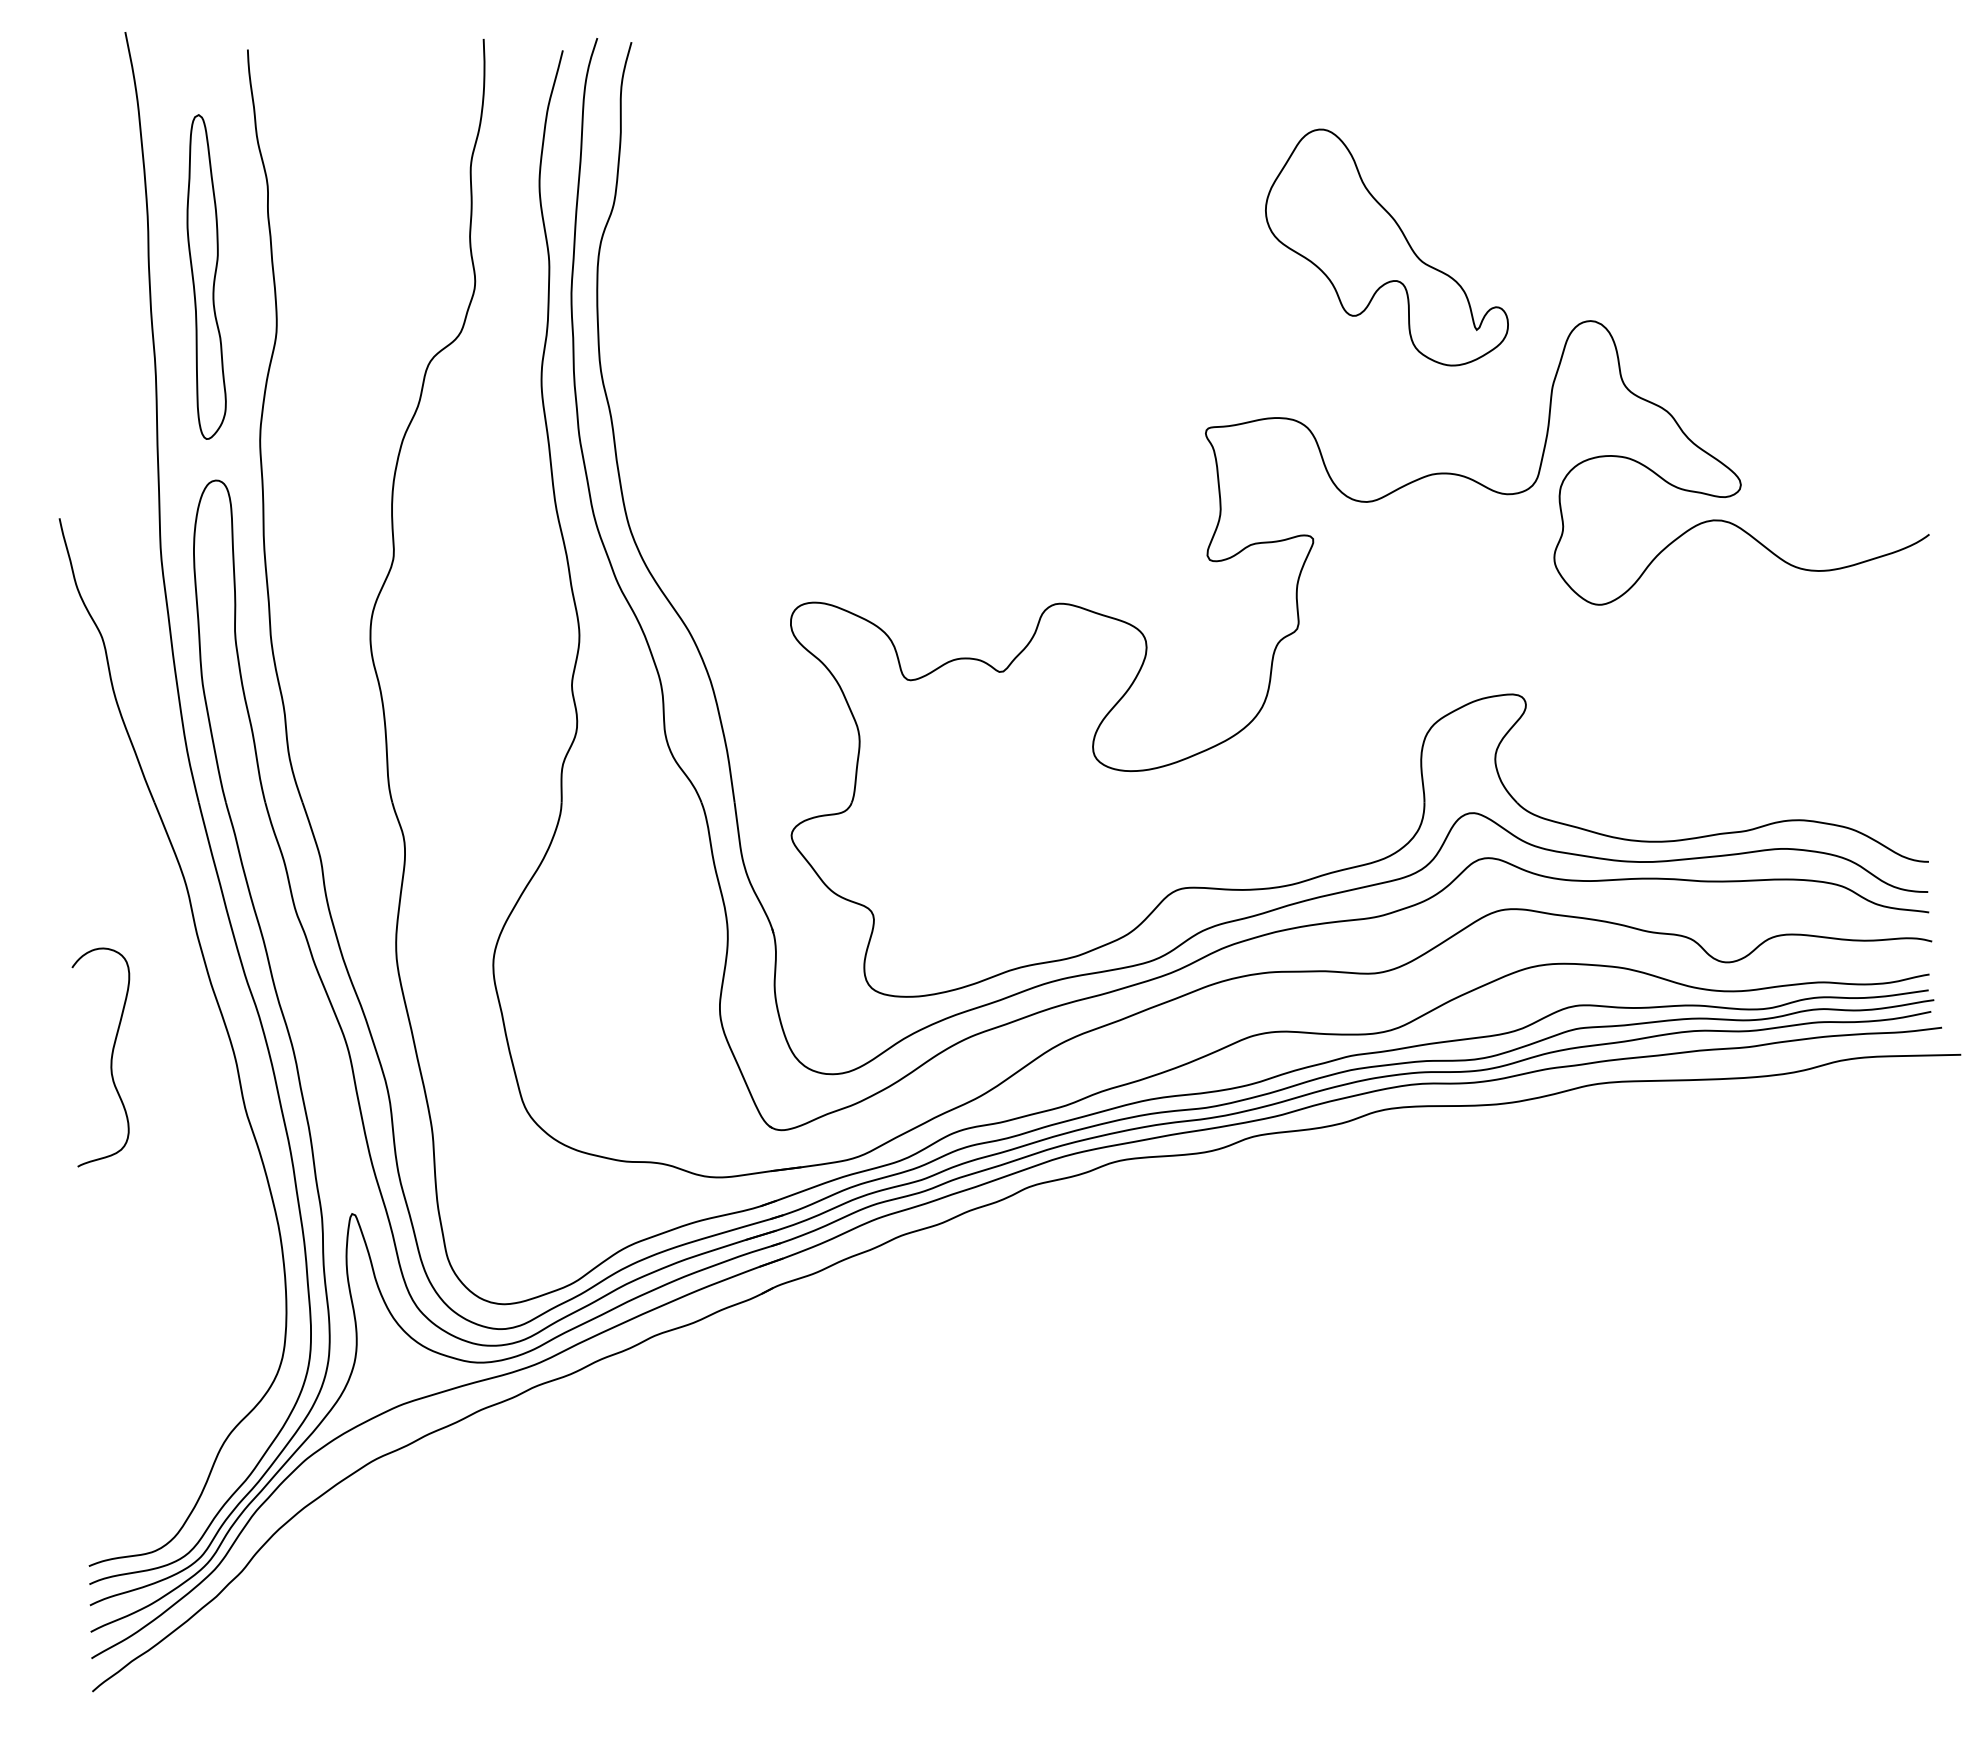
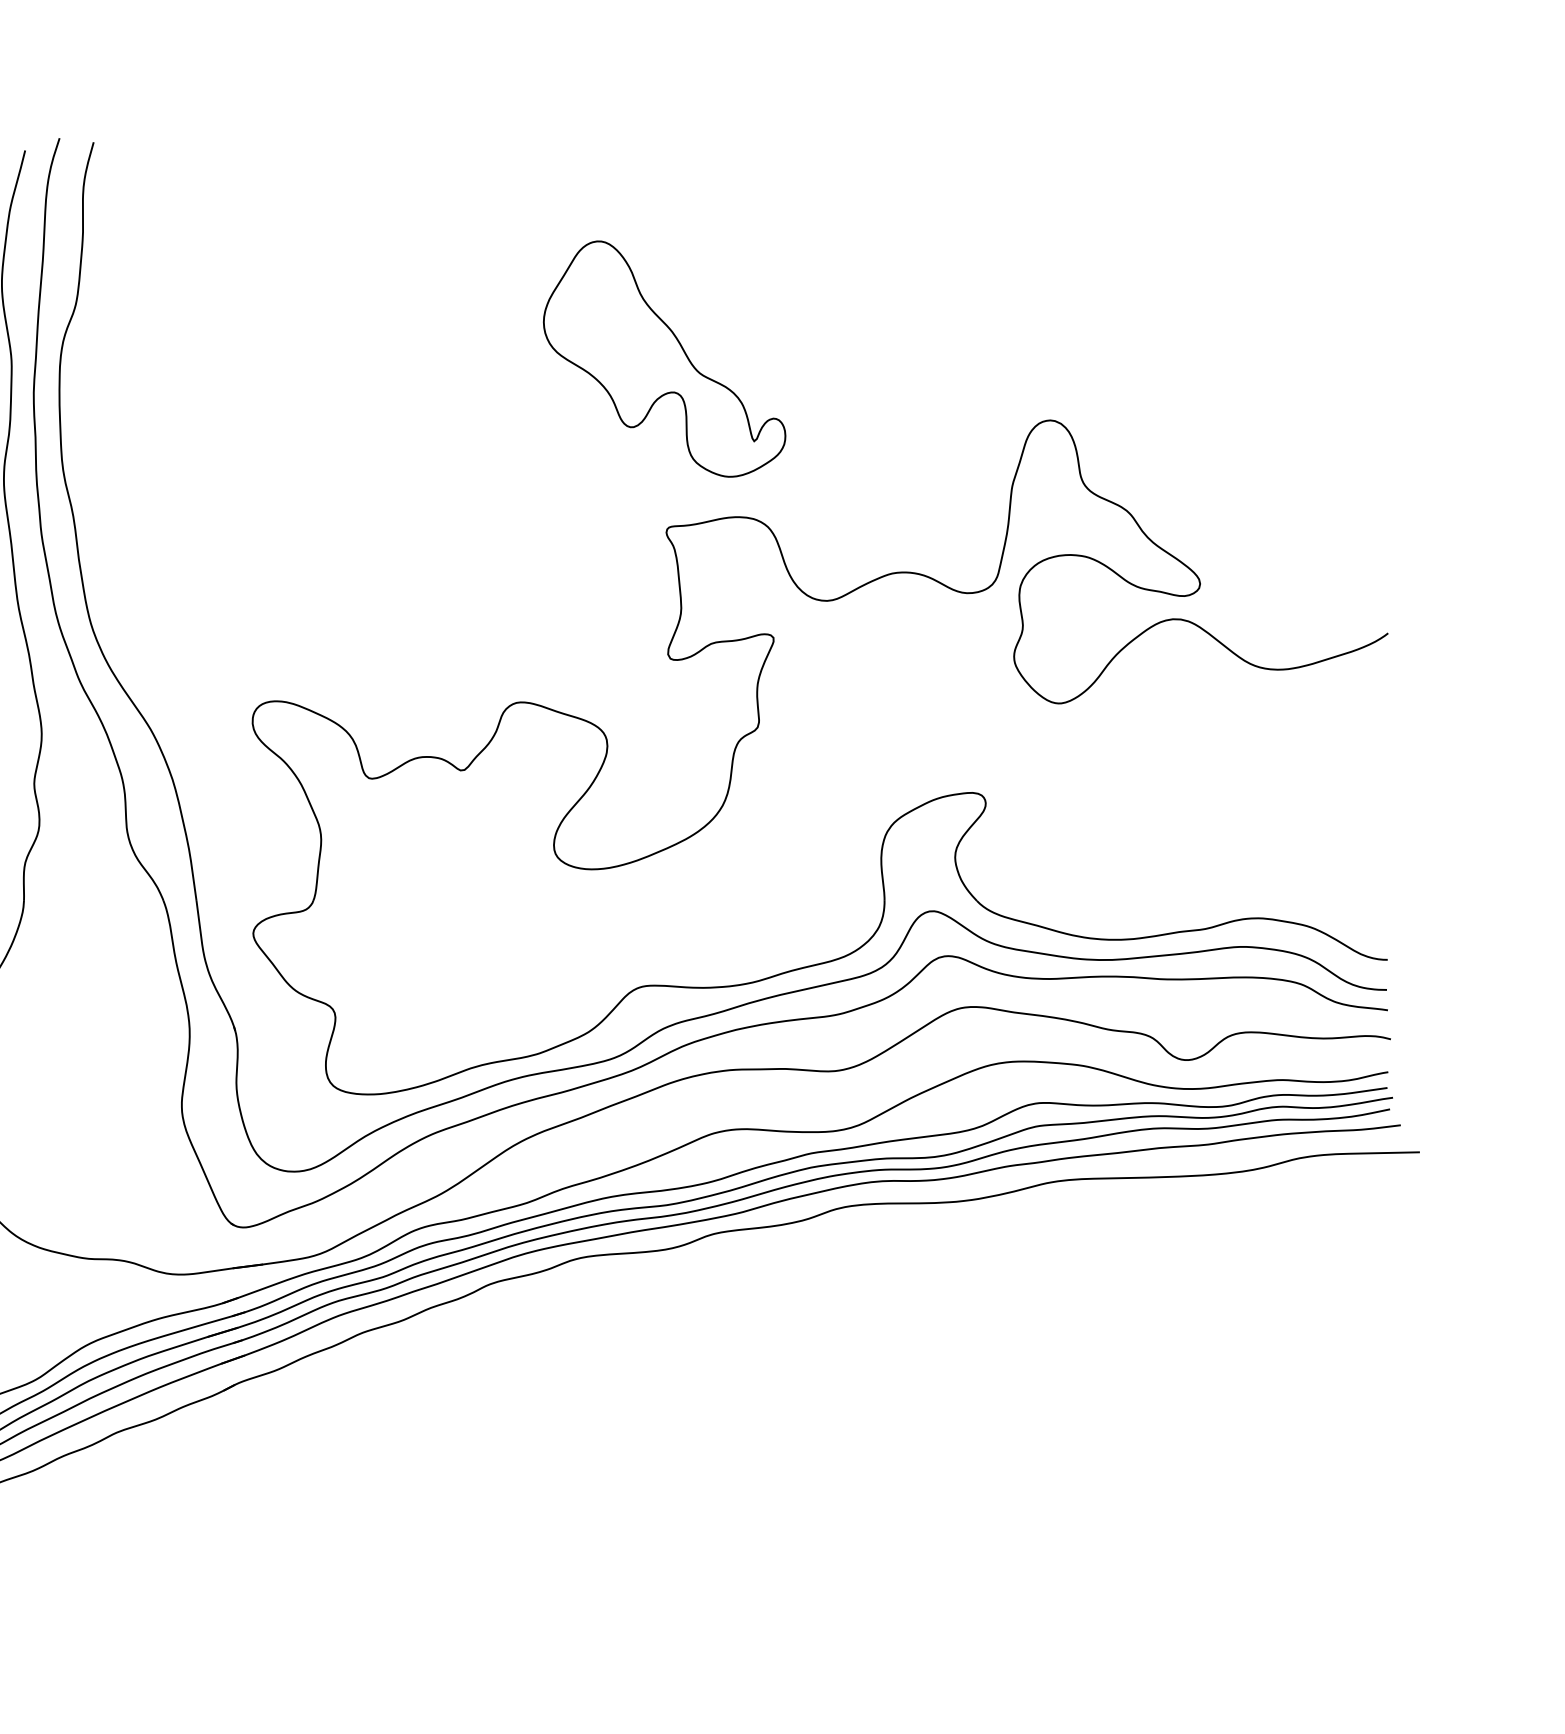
part: (1386, 247) -> (664, 359), moved

